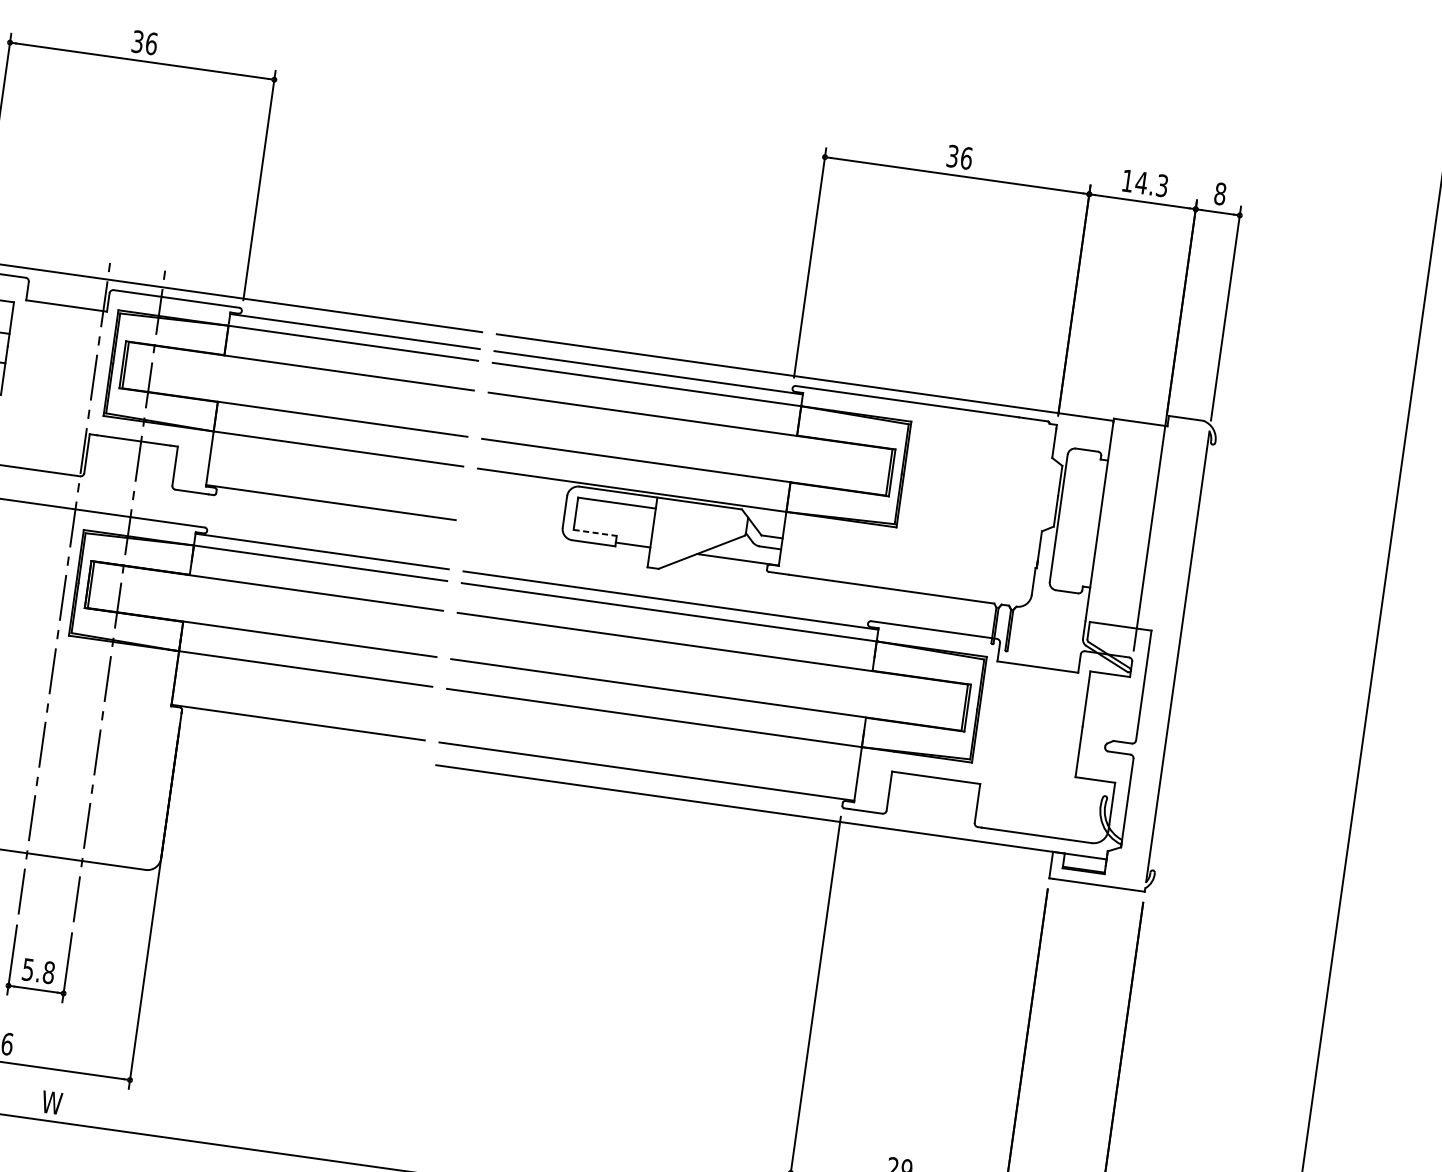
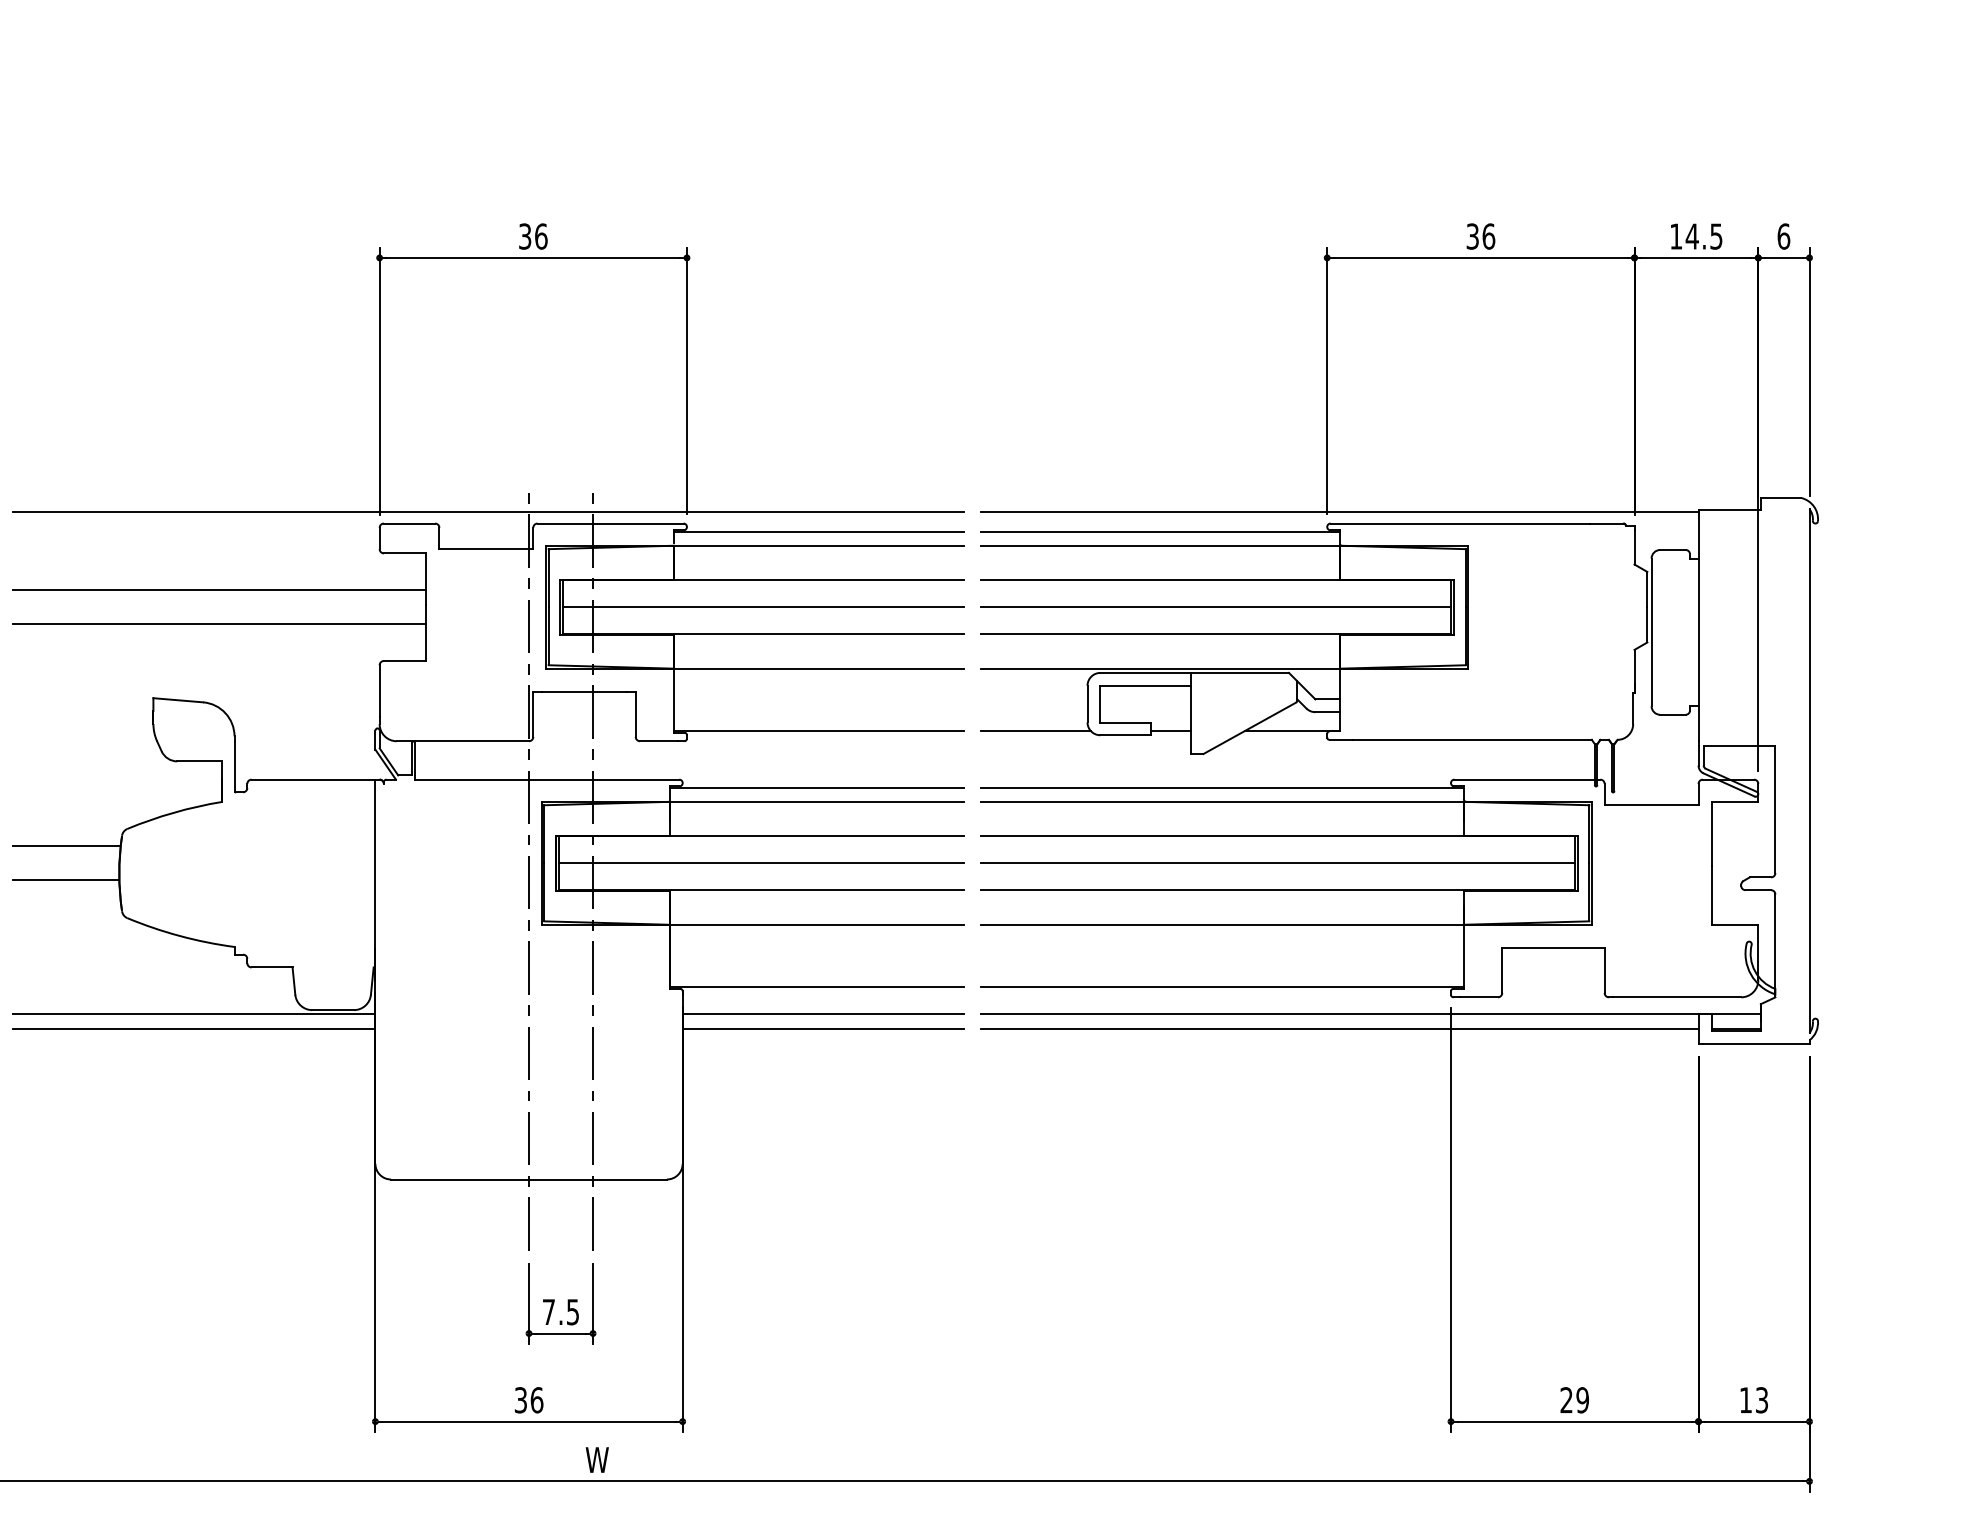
text: (1162, 184) -> (1716, 235), 14.3 -> 14.5
text: (1220, 193) -> (1783, 236), 8 -> 6
line: (297, 389) -> (763, 607), added
line: (687, 444) -> (1216, 607), added
line: (517, 528) -> (1035, 730), added
line: (595, 533) -> (1125, 723), dashed -> solid
line: (265, 609) -> (761, 863), added
line: (709, 671) -> (1277, 863), added
line: (300, 746) -> (823, 1013), added
line: (298, 758) -> (823, 1028), added
line: (742, 821) -> (1339, 1028), added
text: (38, 971) -> (561, 1312), 5.8 -> 7.5

